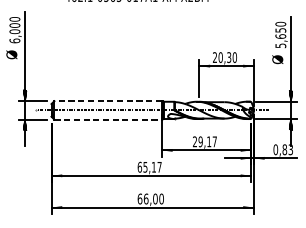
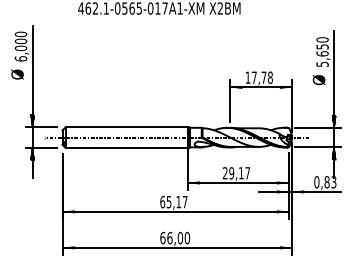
text: (224, 57) -> (258, 77), 20,30 -> 17,78
line: (107, 101) -> (126, 127), dashed -> solid
line: (107, 120) -> (126, 148), dashed -> solid

